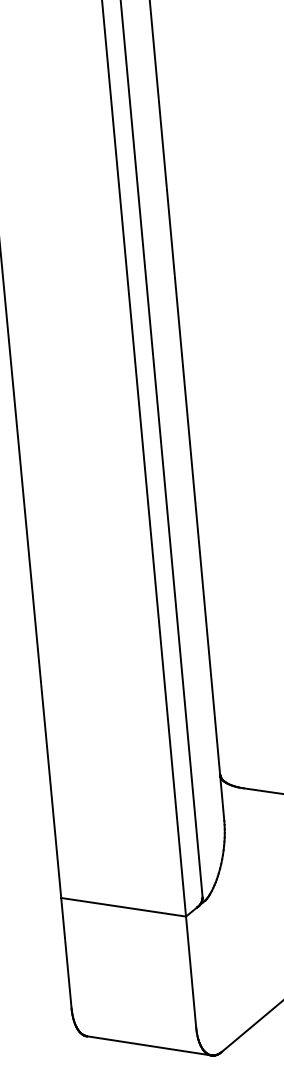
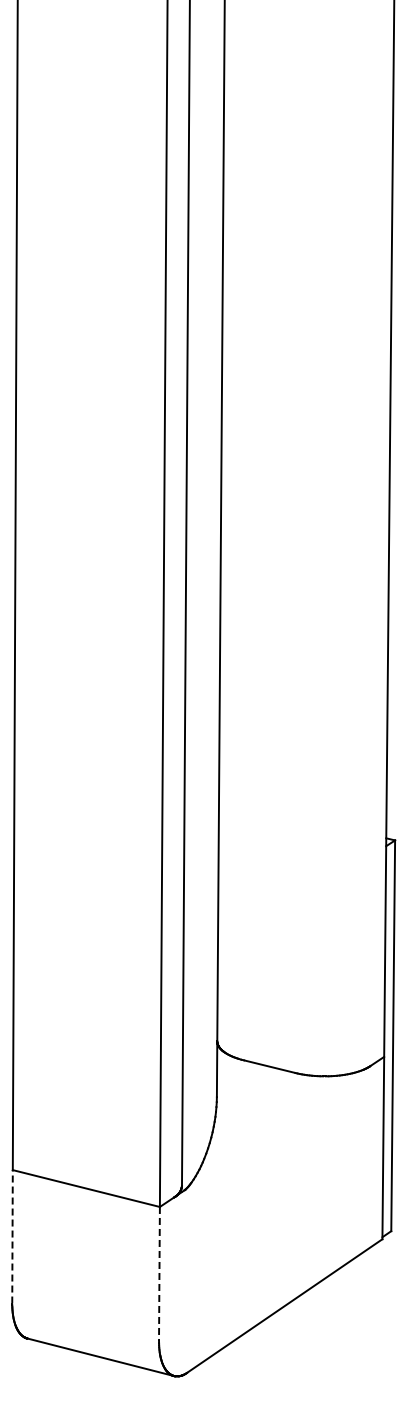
line: (66, 953) -> (12, 1236), solid -> dashed
line: (191, 971) -> (159, 1273), solid -> dashed

